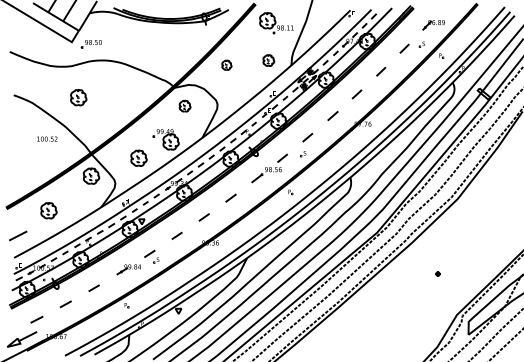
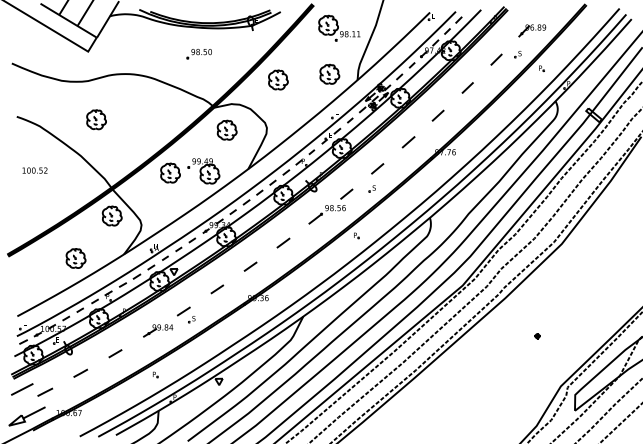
part: (90, 44) -> (198, 54), moved
part: (268, 60) -> (329, 73), size x1.43
part: (226, 64) -> (278, 79), size x1.67
part: (184, 105) -> (226, 129), size x1.43
text: (46, 139) -> (34, 170), moved
part: (138, 157) -> (170, 172), moved
part: (48, 210) -> (75, 258), moved
line: (18, 235) -> (22, 389), moved

